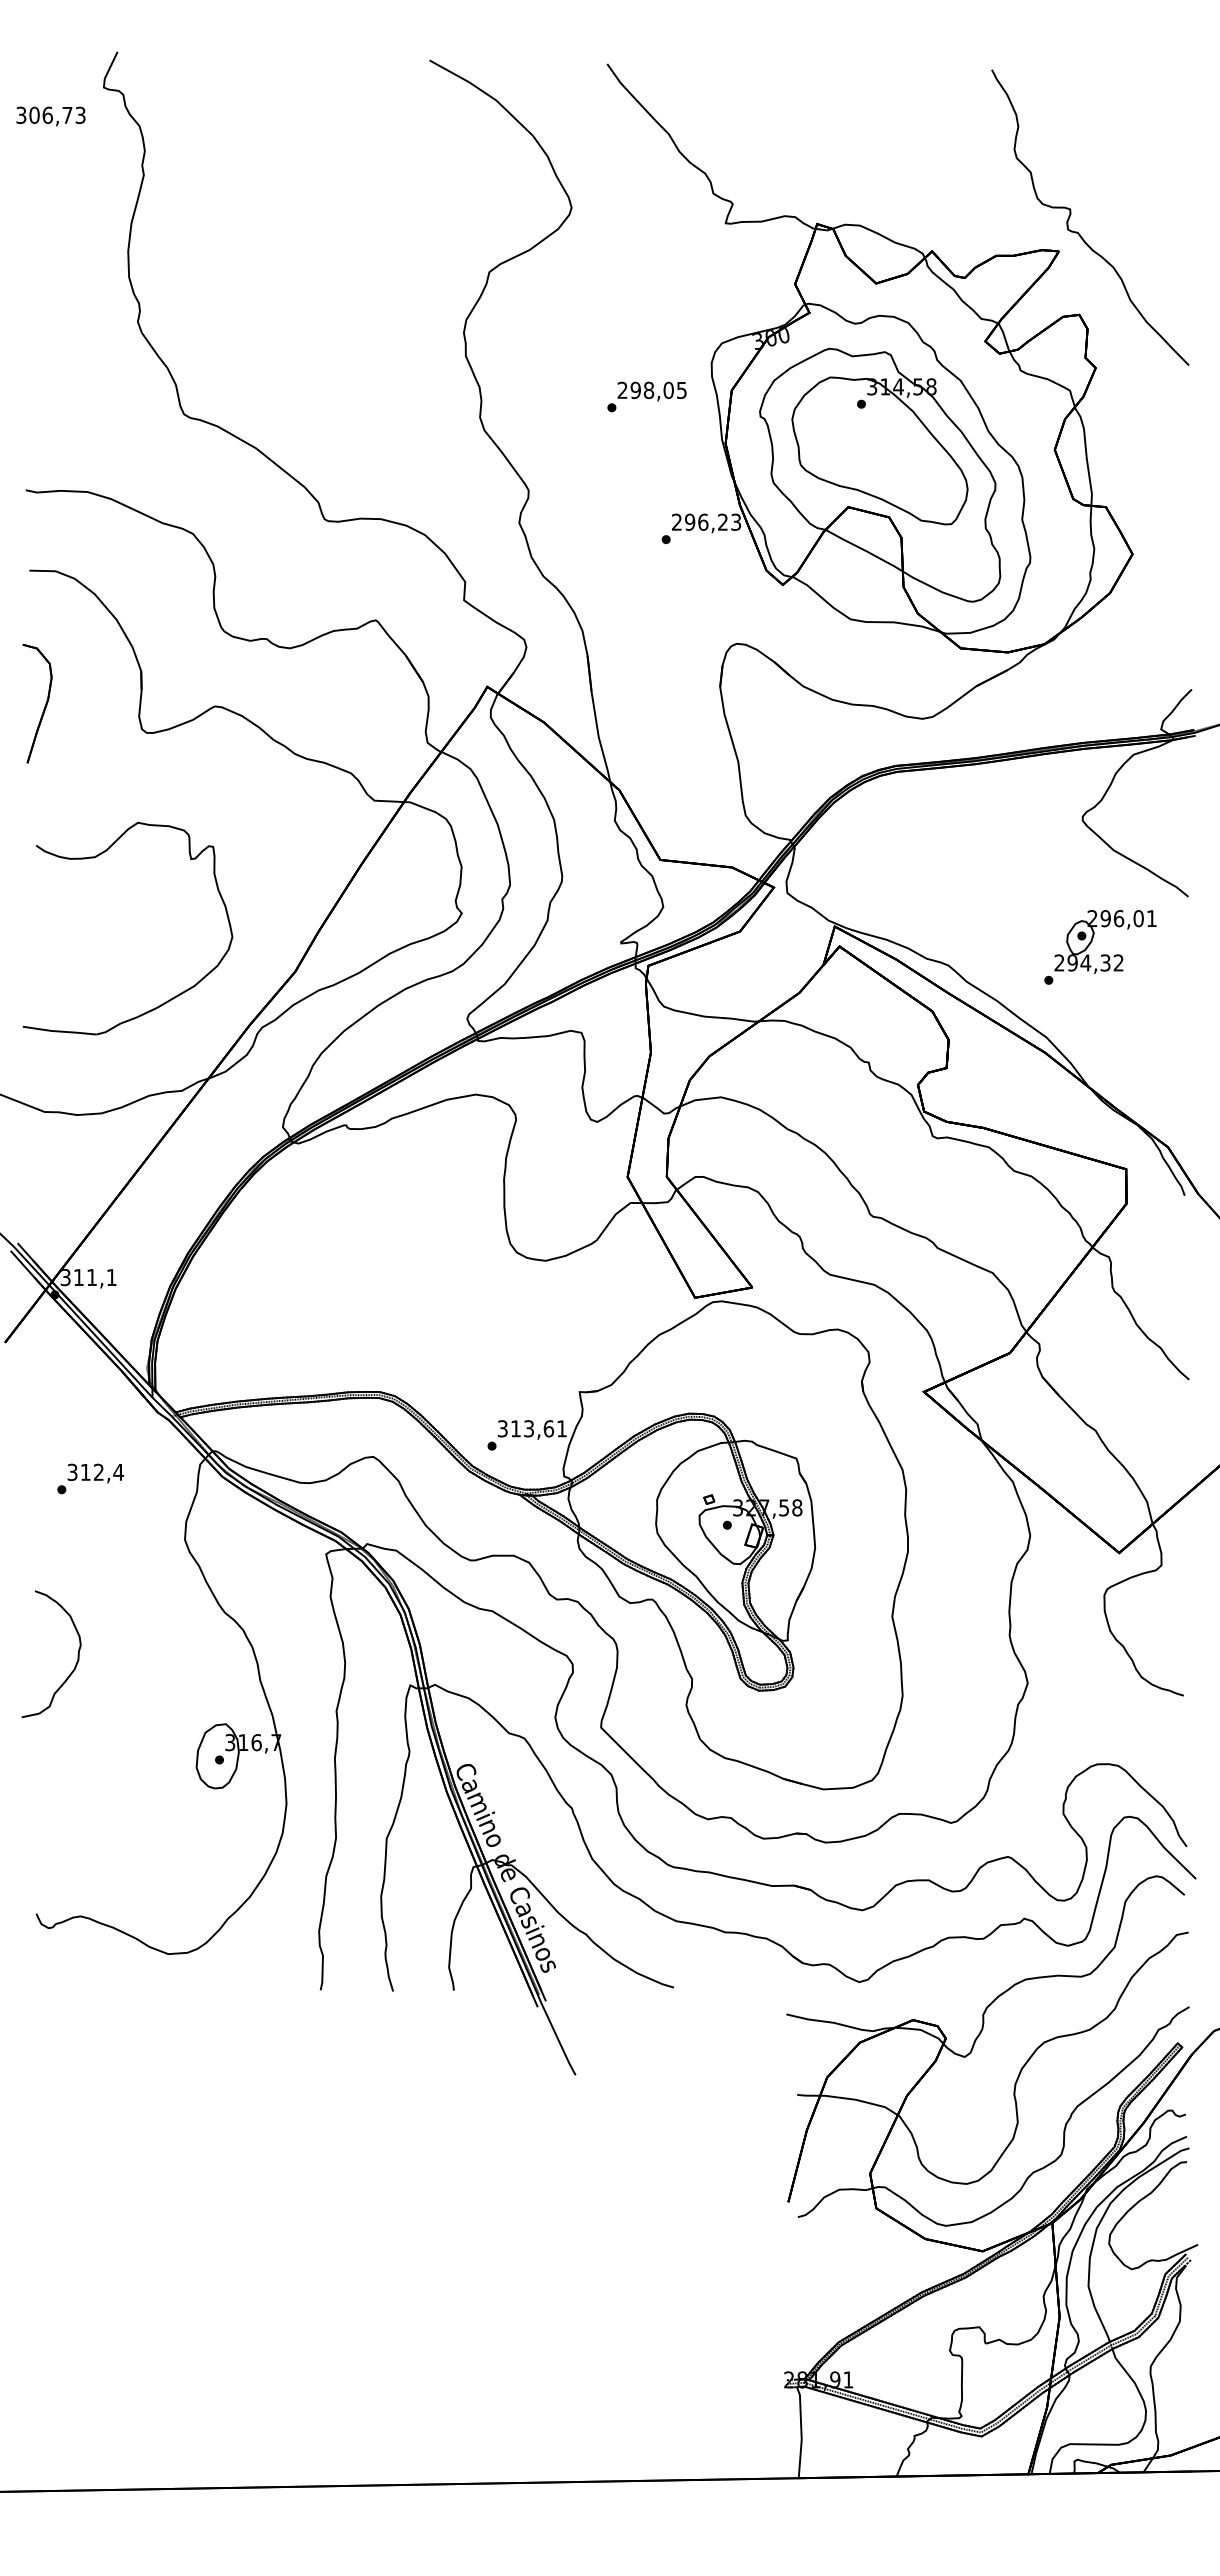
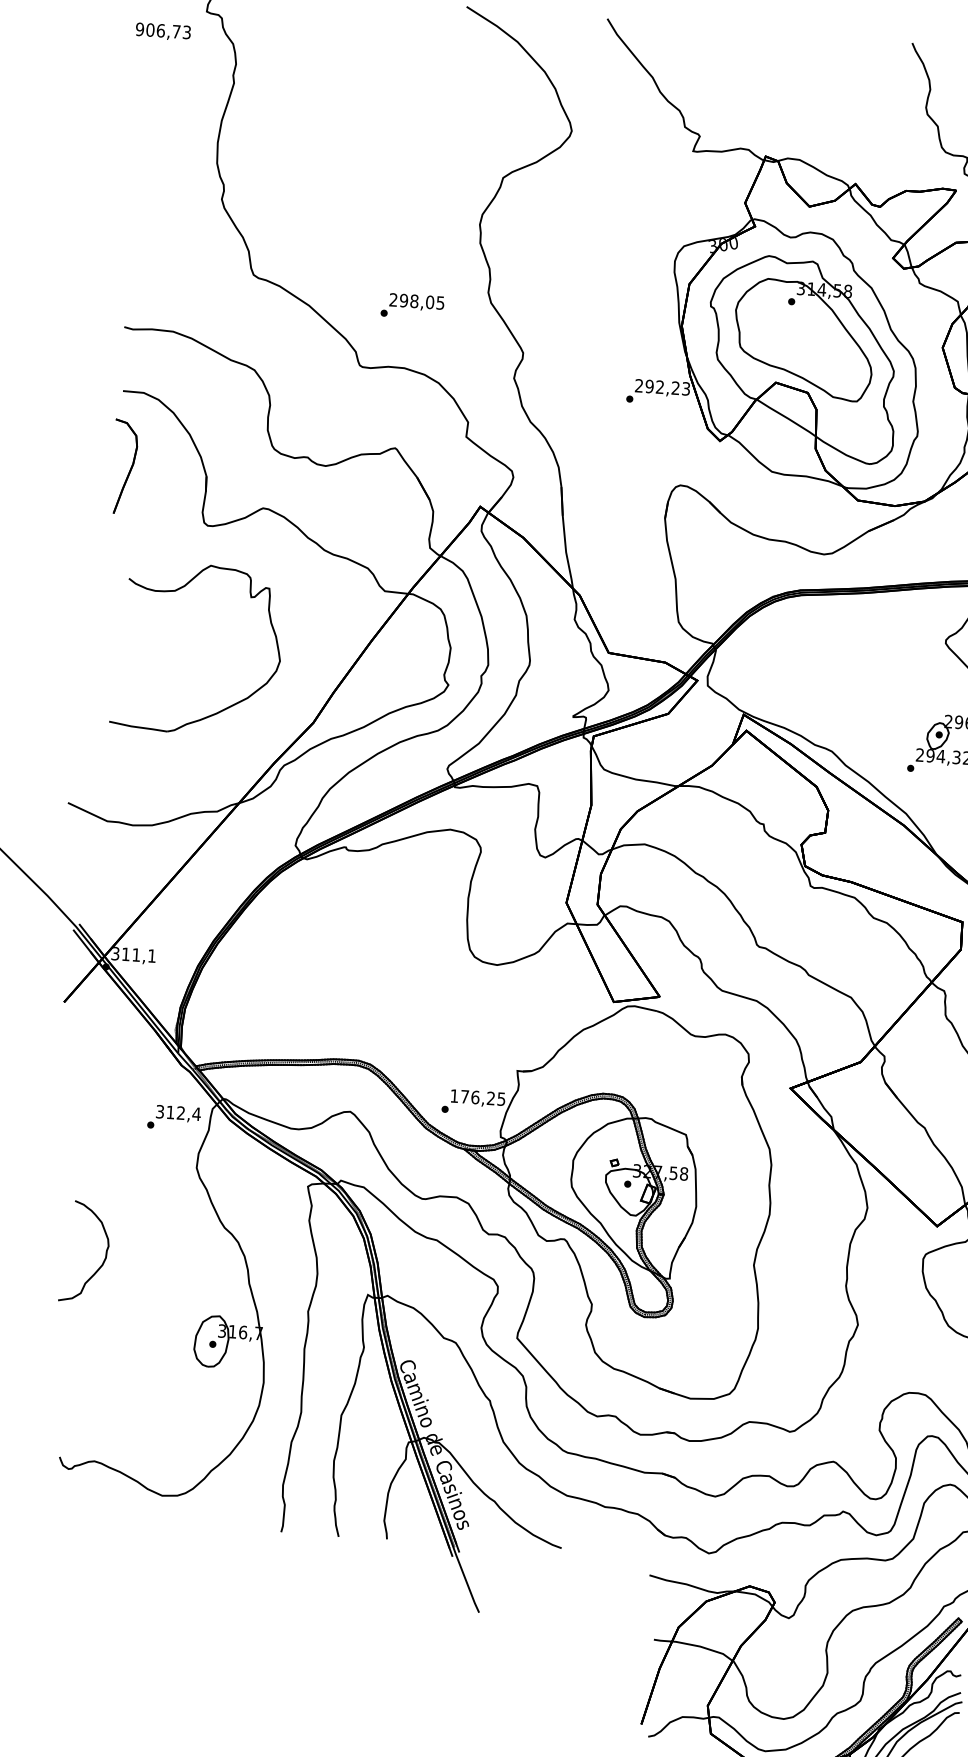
text: (21, 114) -> (140, 28), 306,73 -> 906,73
text: (646, 396) -> (412, 306), moved
text: (703, 521) -> (660, 386), 296,23 -> 292,23
part: (44, 706) -> (129, 469), moved
part: (94, 858) -> (174, 591), moved
text: (531, 1428) -> (477, 1097), 313,61 -> 176,25
text: (90, 1478) -> (174, 1117), moved

